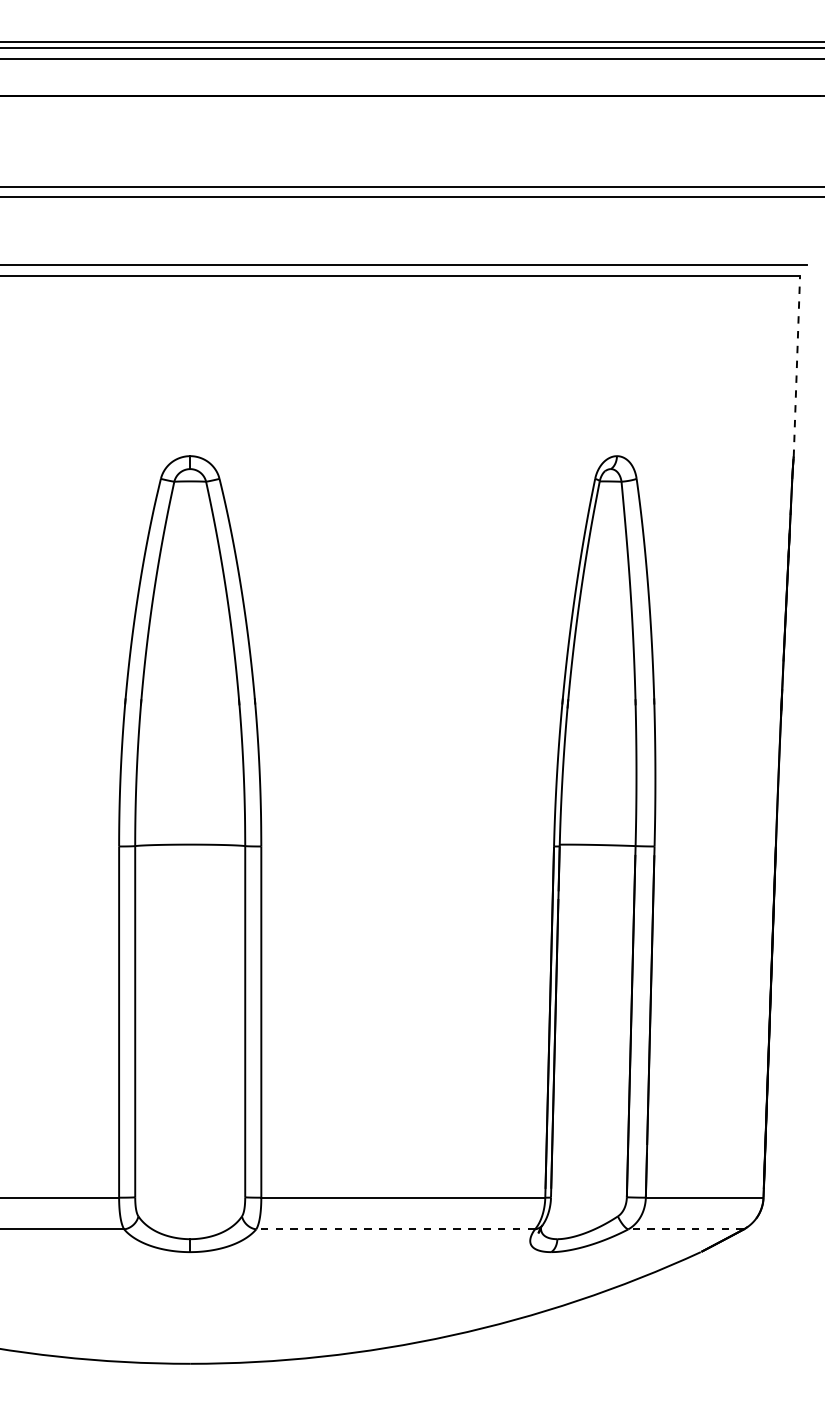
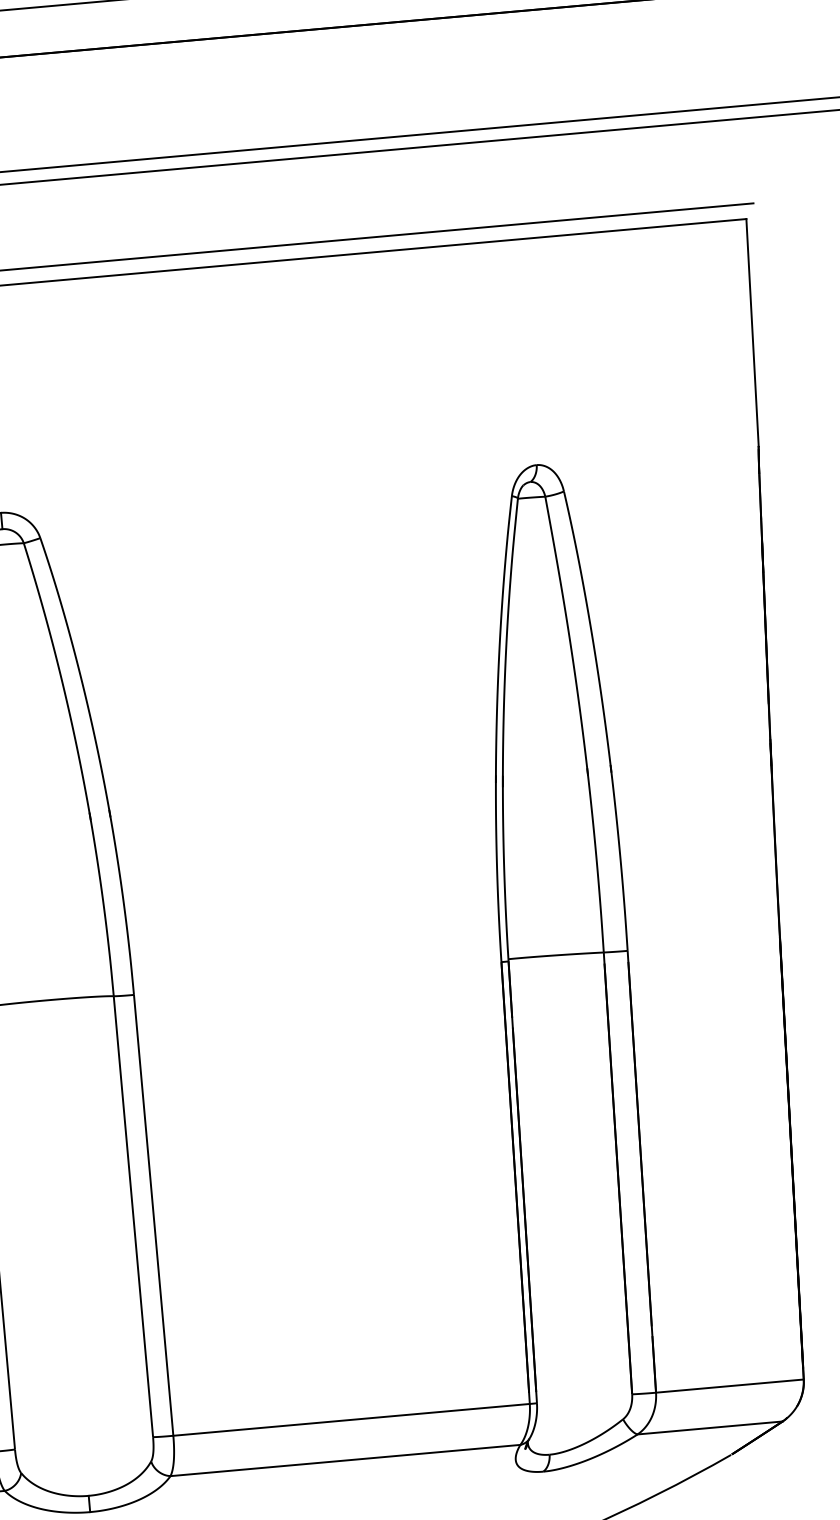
line: (796, 366) -> (752, 332), dashed -> solid
line: (395, 1229) -> (345, 1460), dashed -> solid
line: (686, 1229) -> (710, 1428), dashed -> solid

